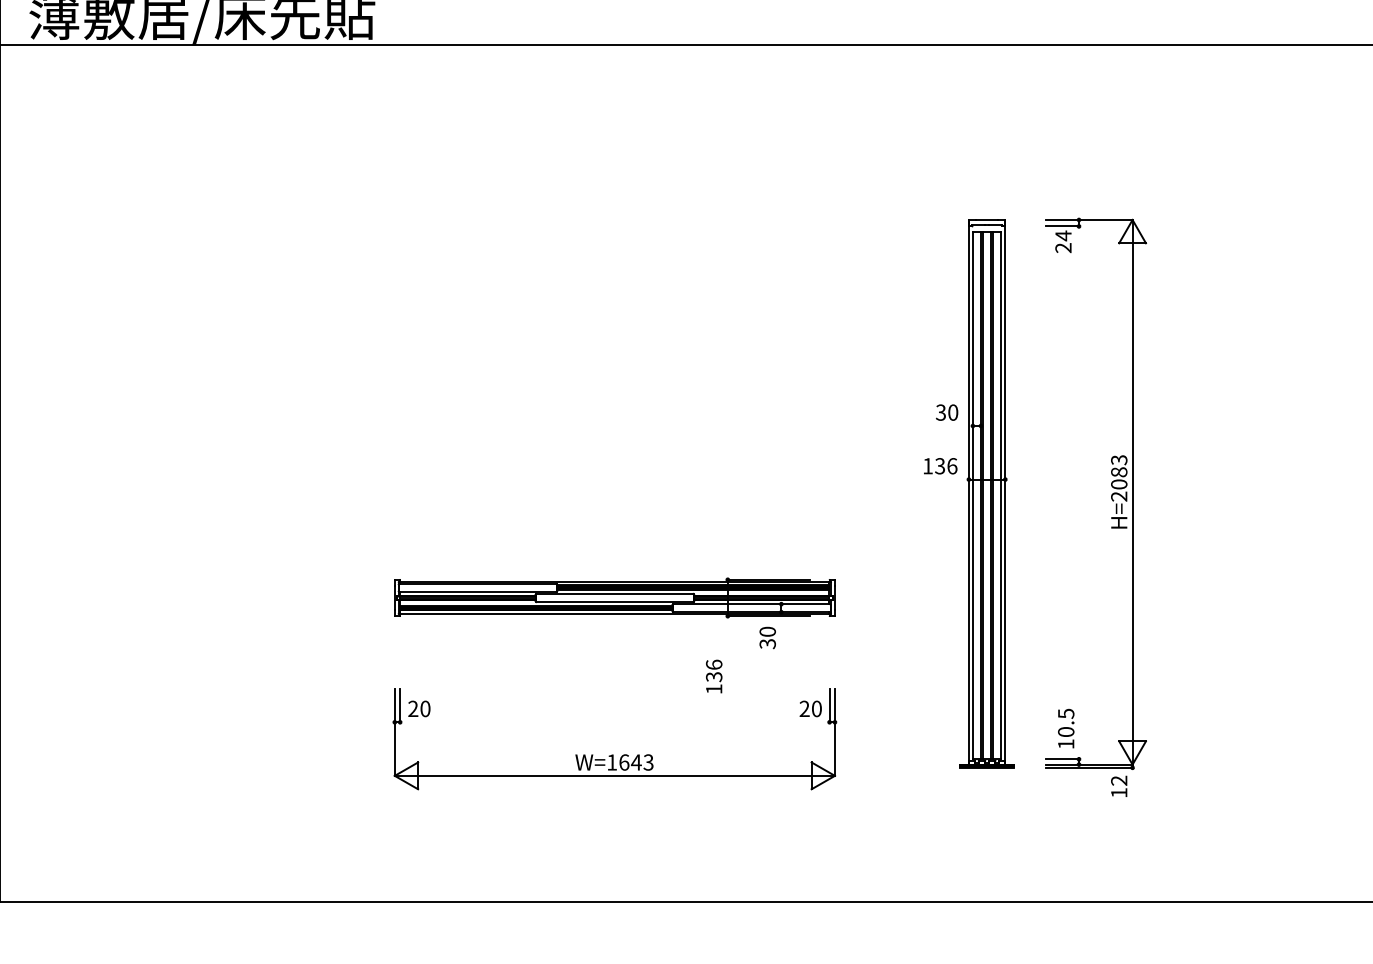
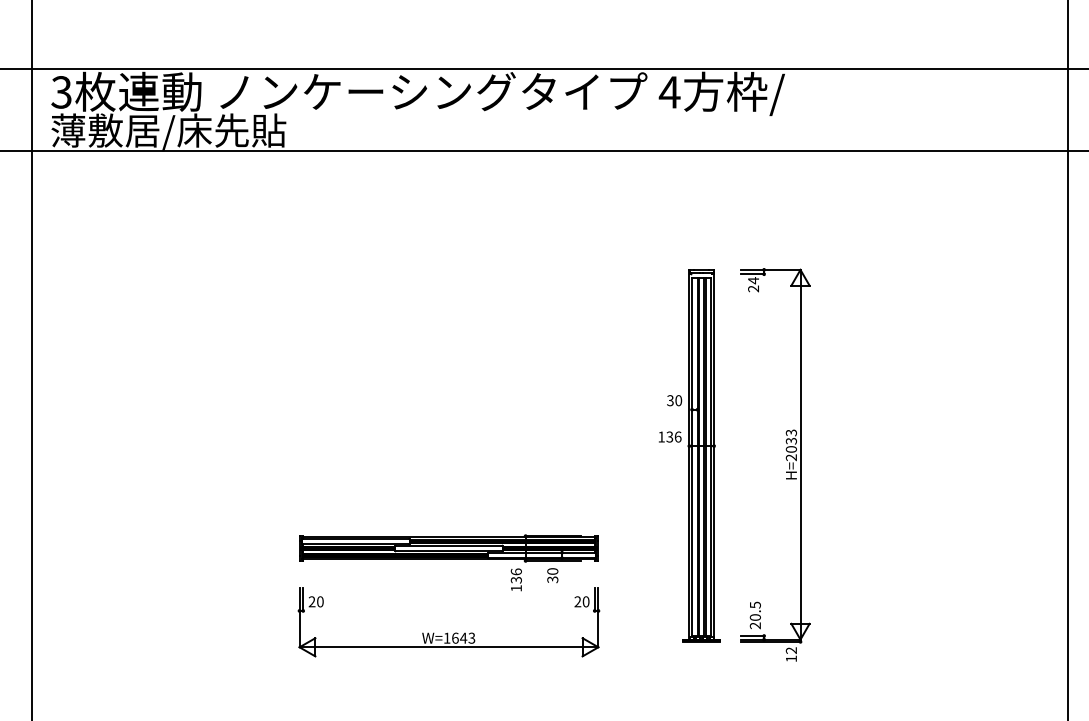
text: (1119, 471) -> (791, 440), H=2083 -> H=2033
part: (614, 612) -> (448, 558), moved
text: (1064, 743) -> (754, 625), 10.5 -> 20.5

